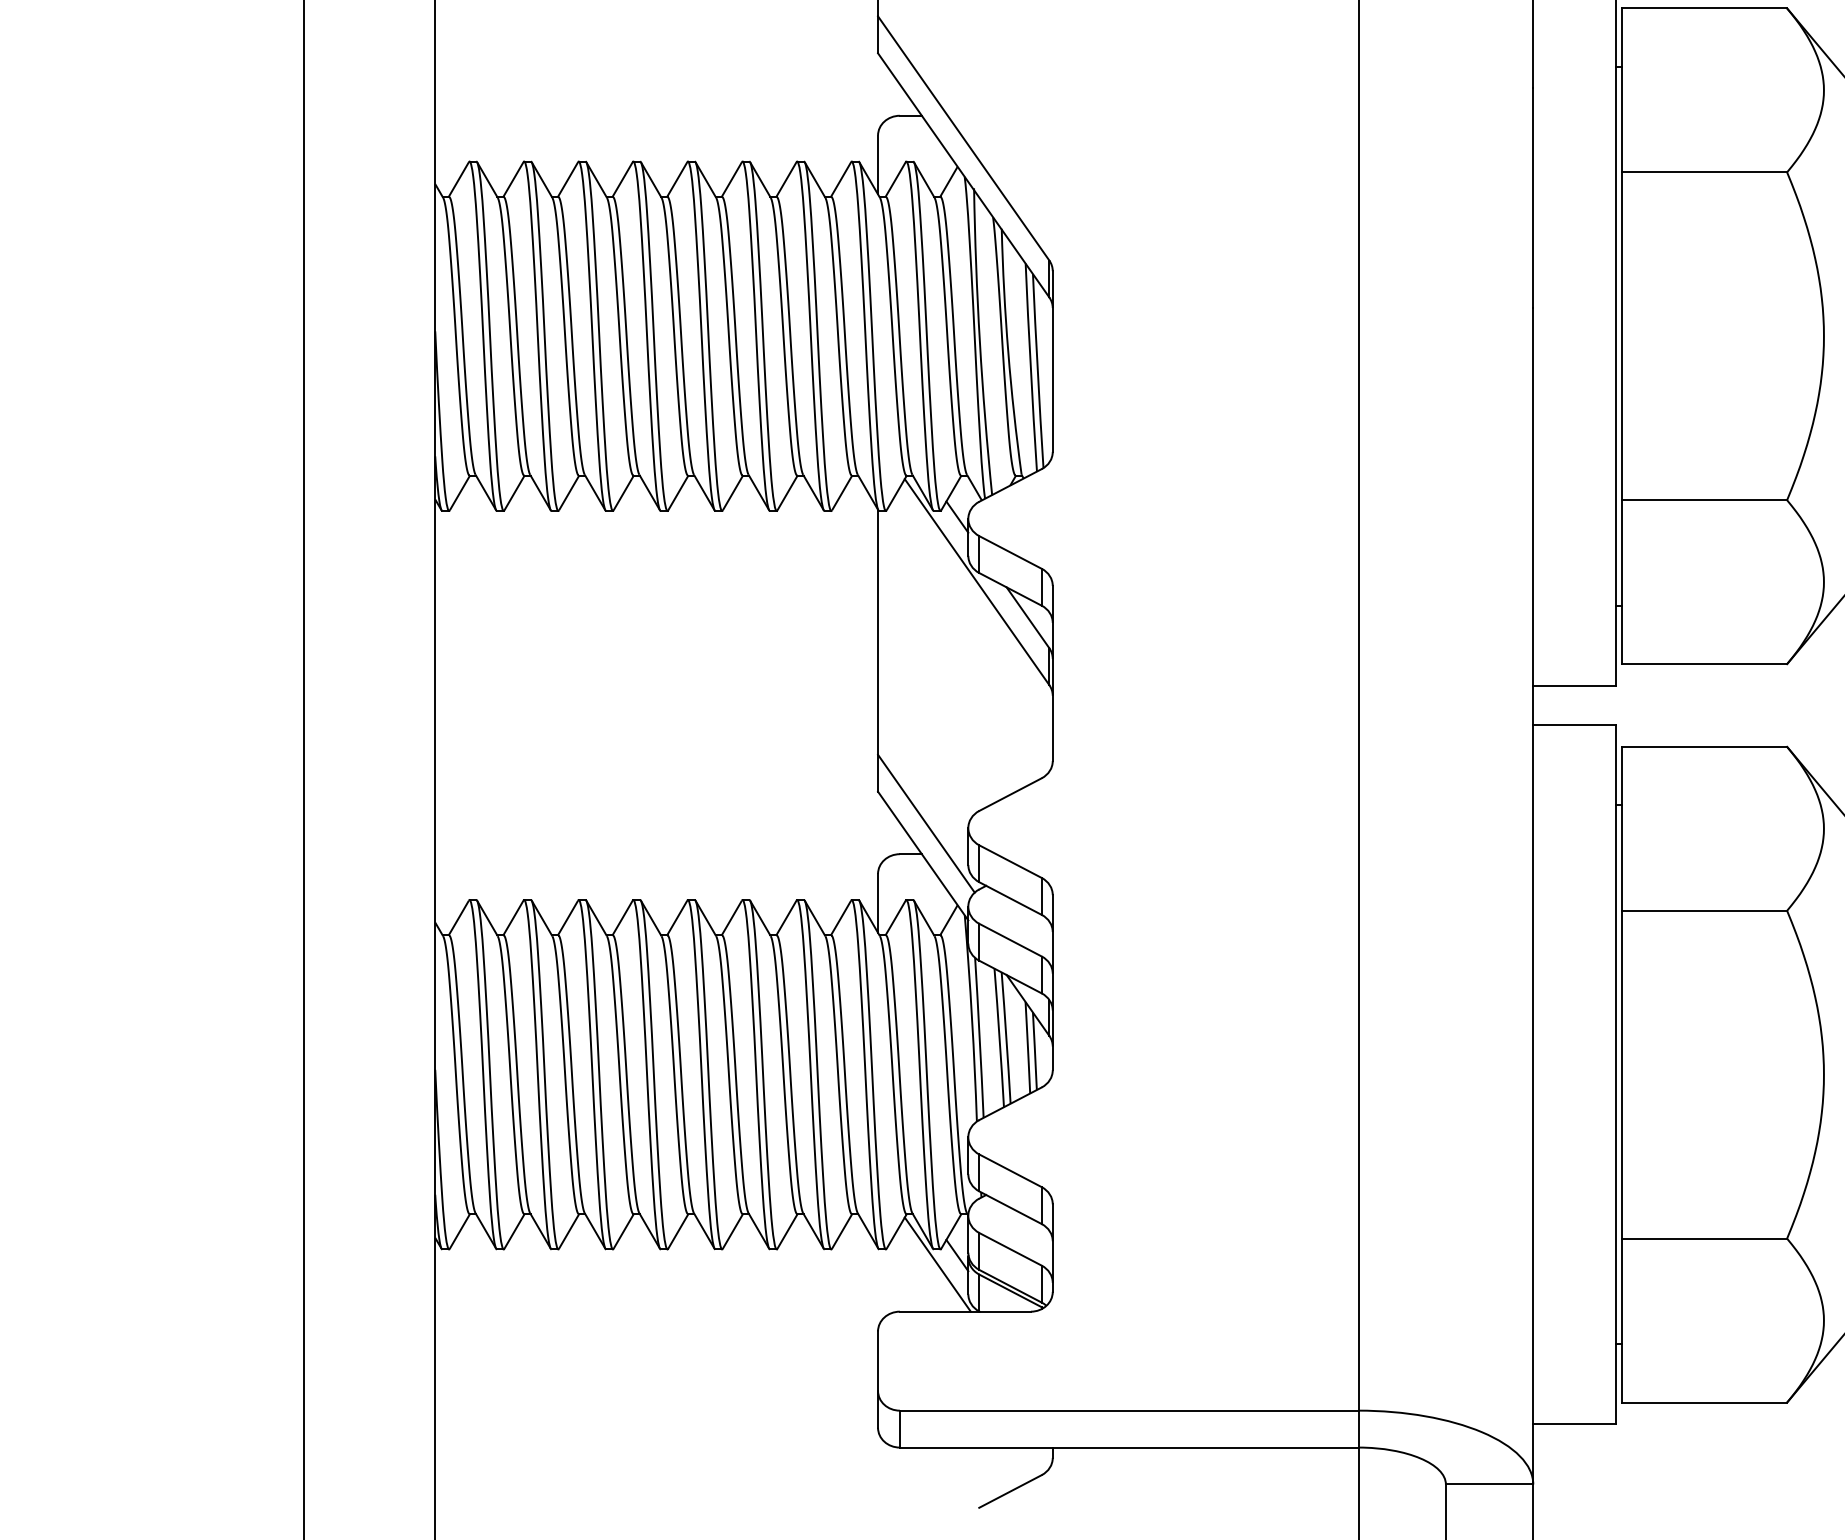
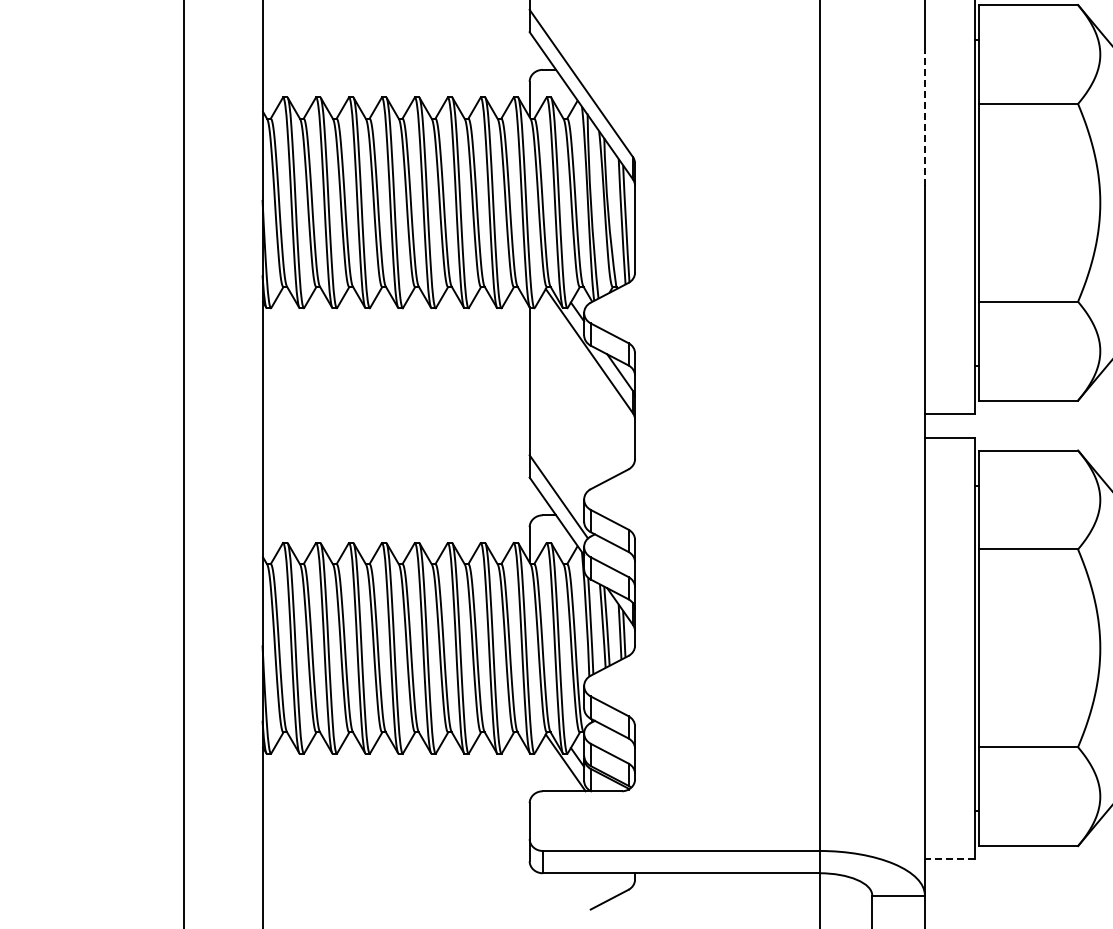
line: (1532, 196) -> (924, 118), solid -> dashed
line: (1573, 1424) -> (949, 859), solid -> dashed

